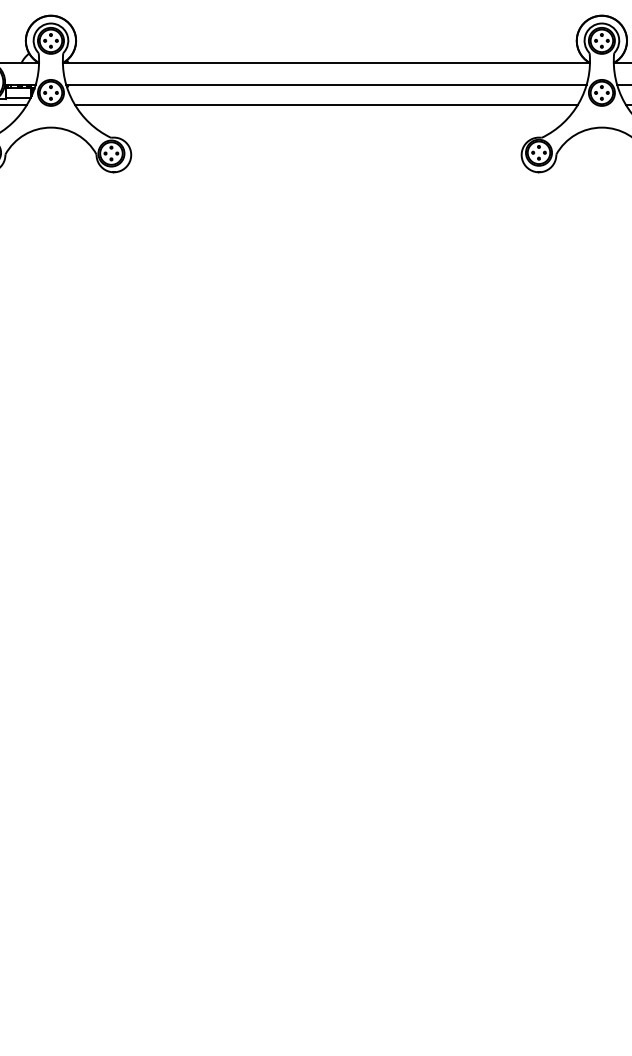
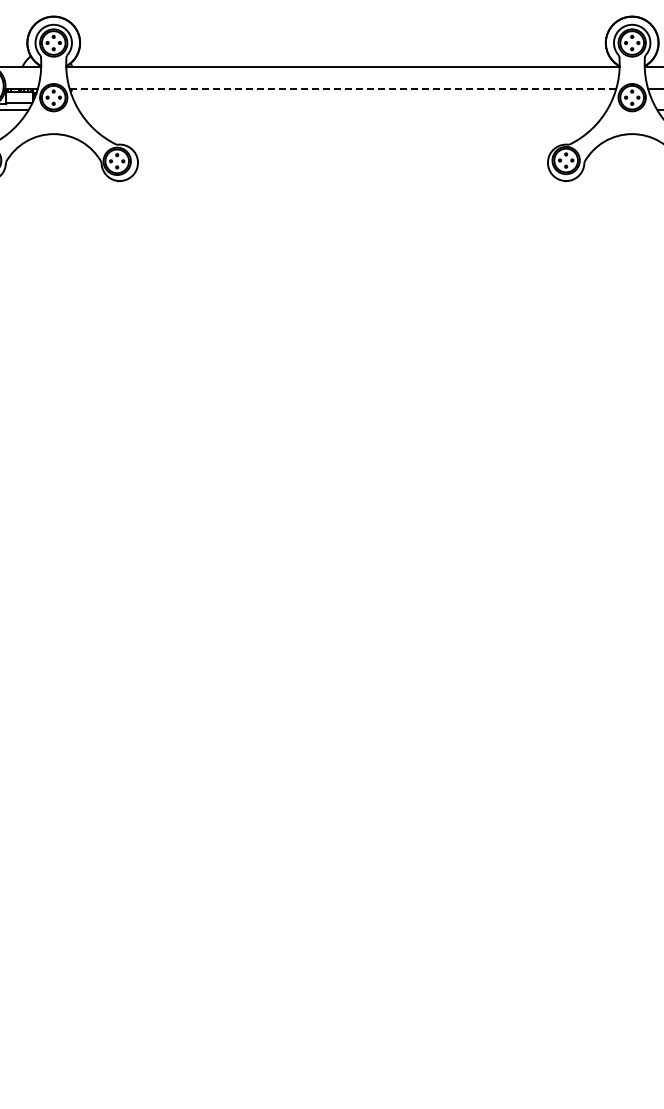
line: (326, 85) -> (343, 89), solid -> dashed
line: (326, 105) -> (342, 110), removed

